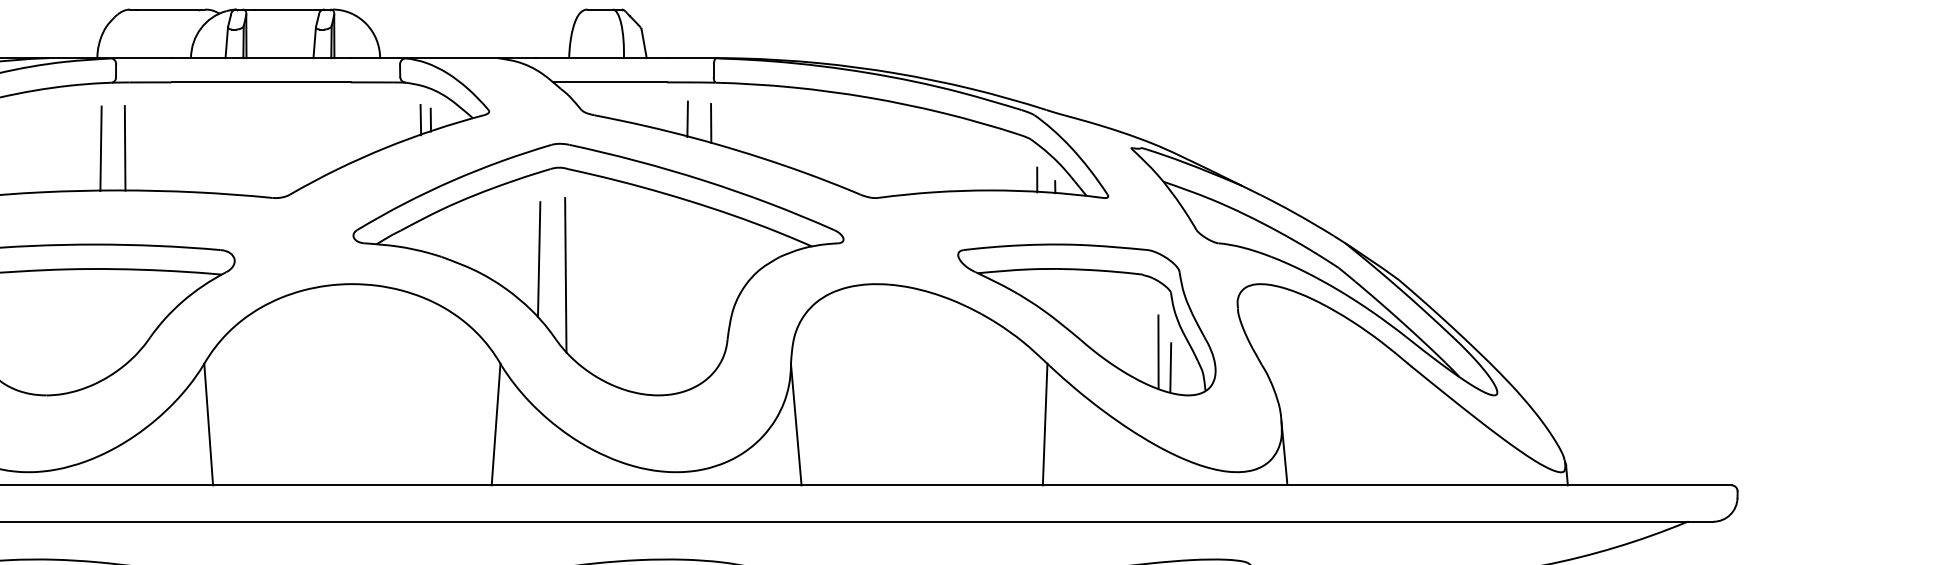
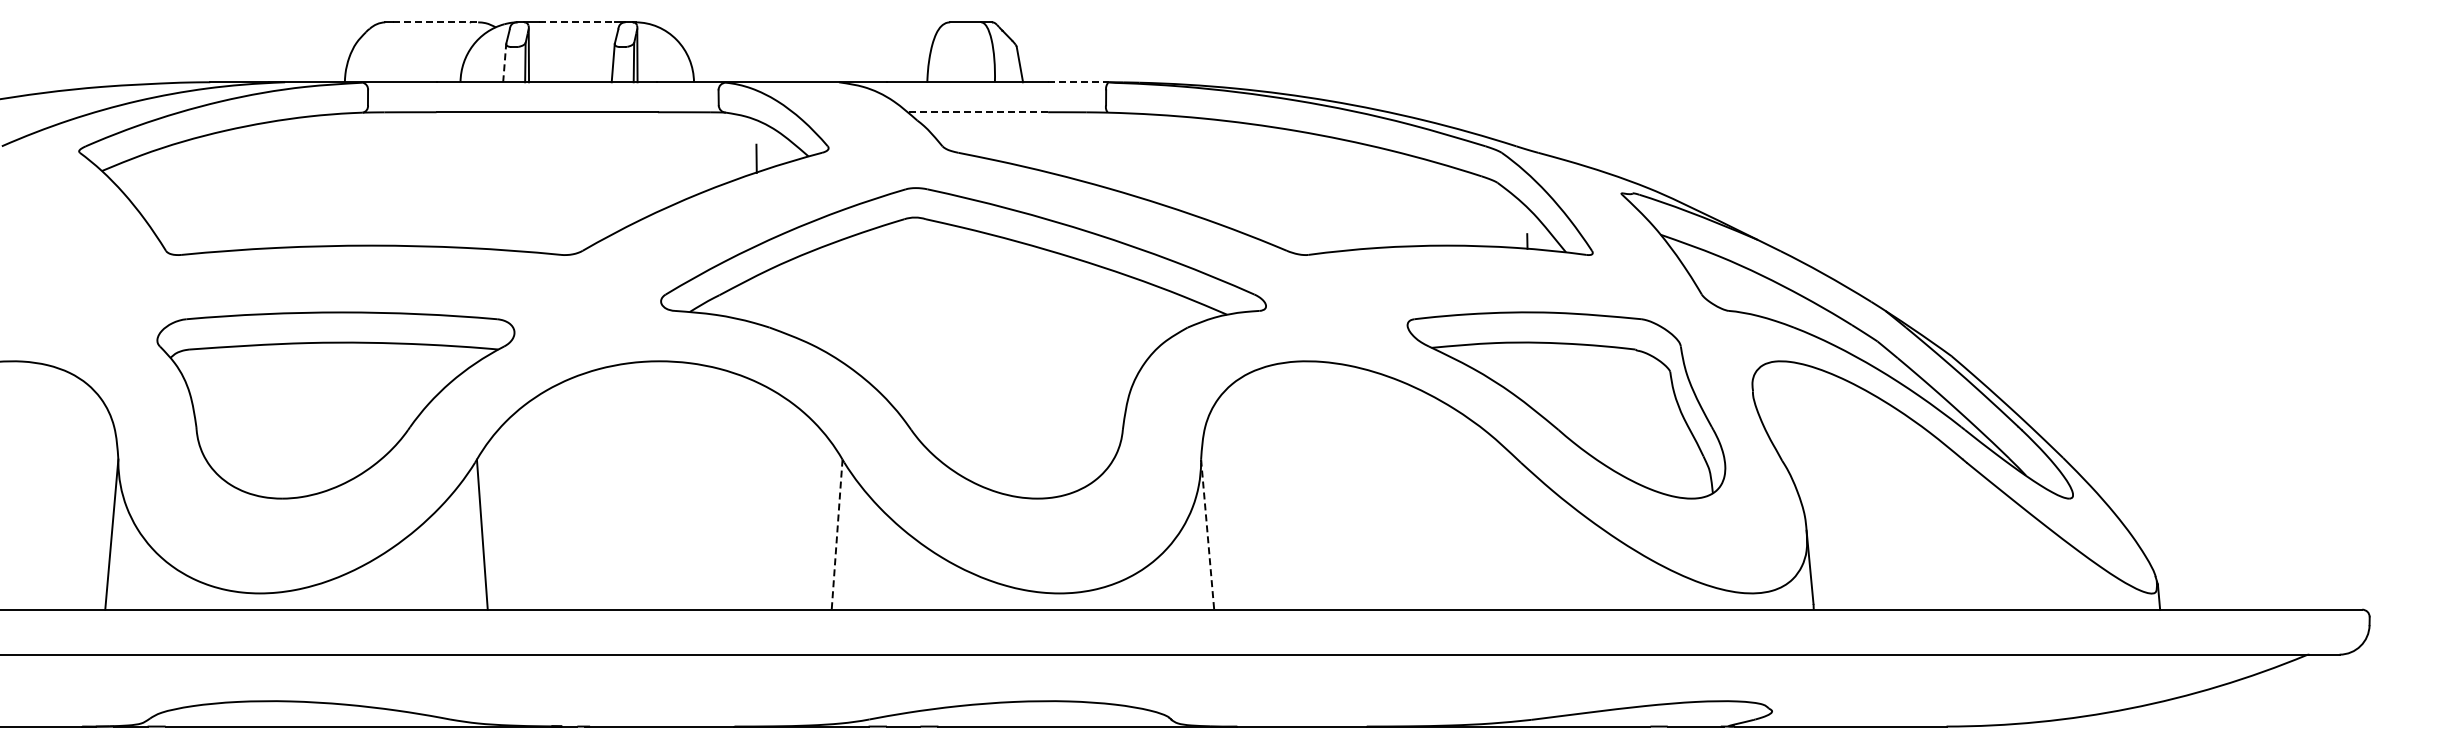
line: (171, 9) -> (436, 22), solid -> dashed
line: (284, 9) -> (576, 22), solid -> dashed
line: (226, 42) -> (504, 62), solid -> dashed
line: (691, 58) -> (1078, 82), solid -> dashed
line: (609, 82) -> (977, 112), solid -> dashed
line: (420, 119) -> (743, 158), removed
line: (687, 119) -> (1073, 157), removed
line: (711, 123) -> (1102, 162), removed
line: (124, 148) -> (378, 193), removed
line: (101, 149) -> (349, 194), removed
line: (1037, 179) -> (1505, 232), removed
line: (538, 259) -> (889, 330), removed
line: (566, 275) -> (923, 350), removed
line: (1158, 351) -> (1654, 444), removed
line: (1170, 366) -> (1669, 463), removed
line: (1044, 424) -> (1514, 534), removed
line: (496, 425) -> (837, 535), solid -> dashed
line: (796, 425) -> (1207, 535), solid -> dashed

